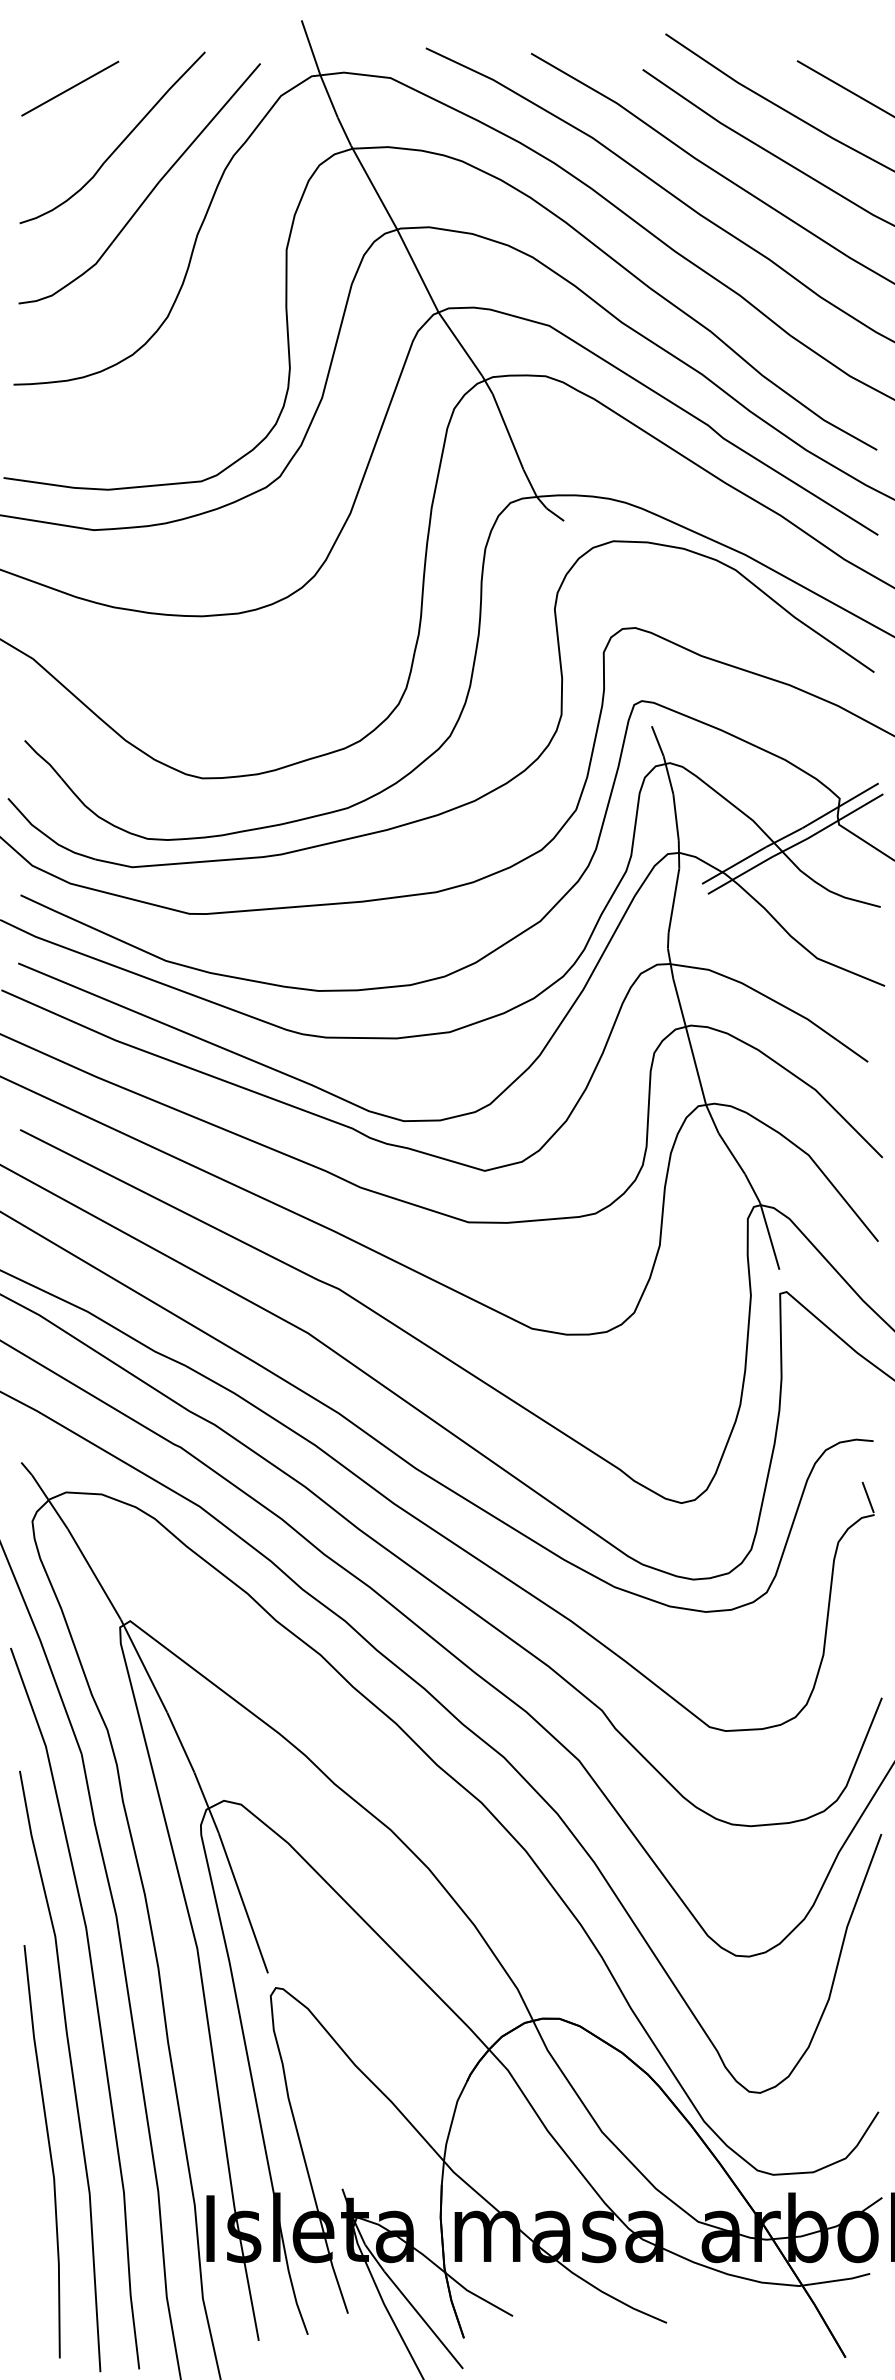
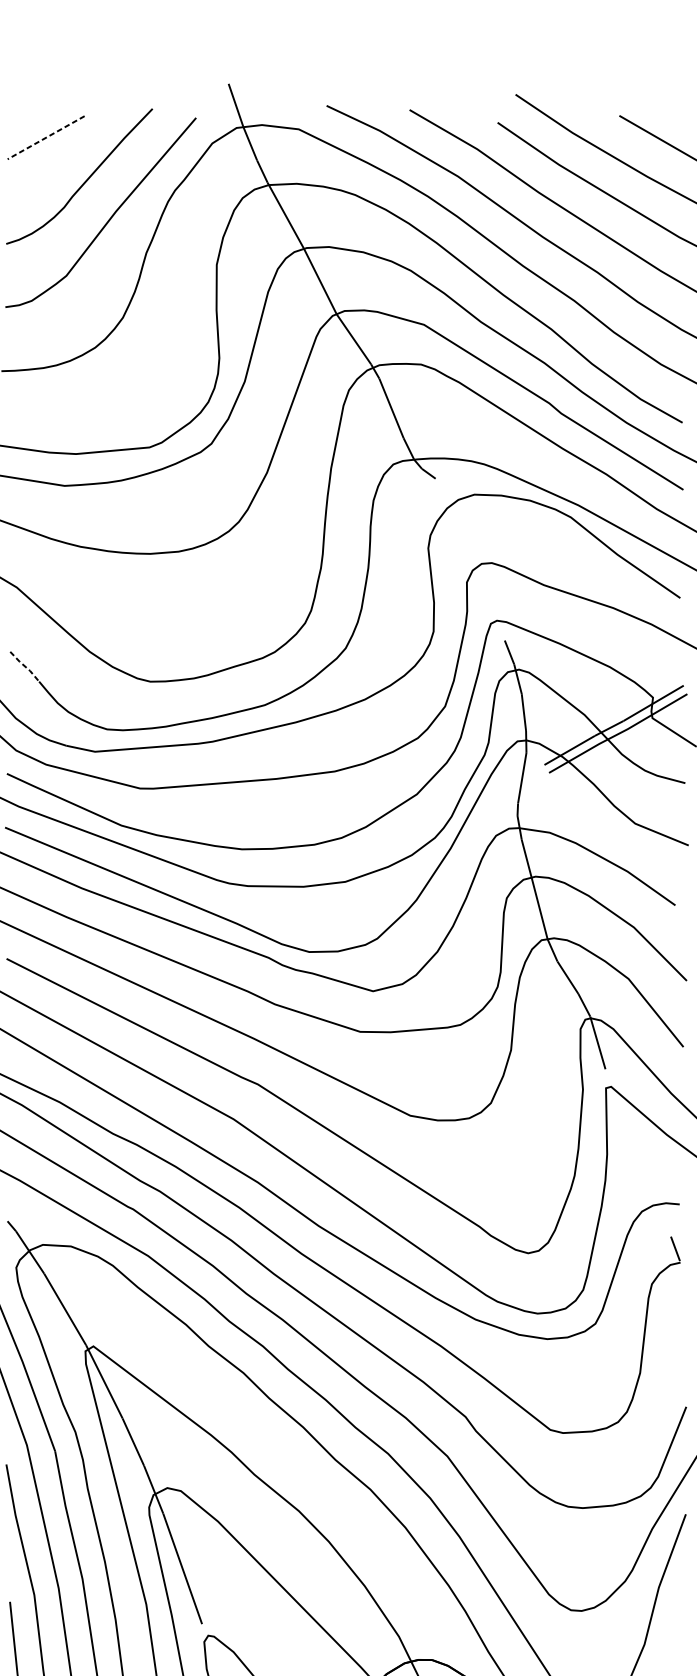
line: (70, 88) -> (46, 137), solid -> dashed
line: (43, 758) -> (25, 666), solid -> dashed

